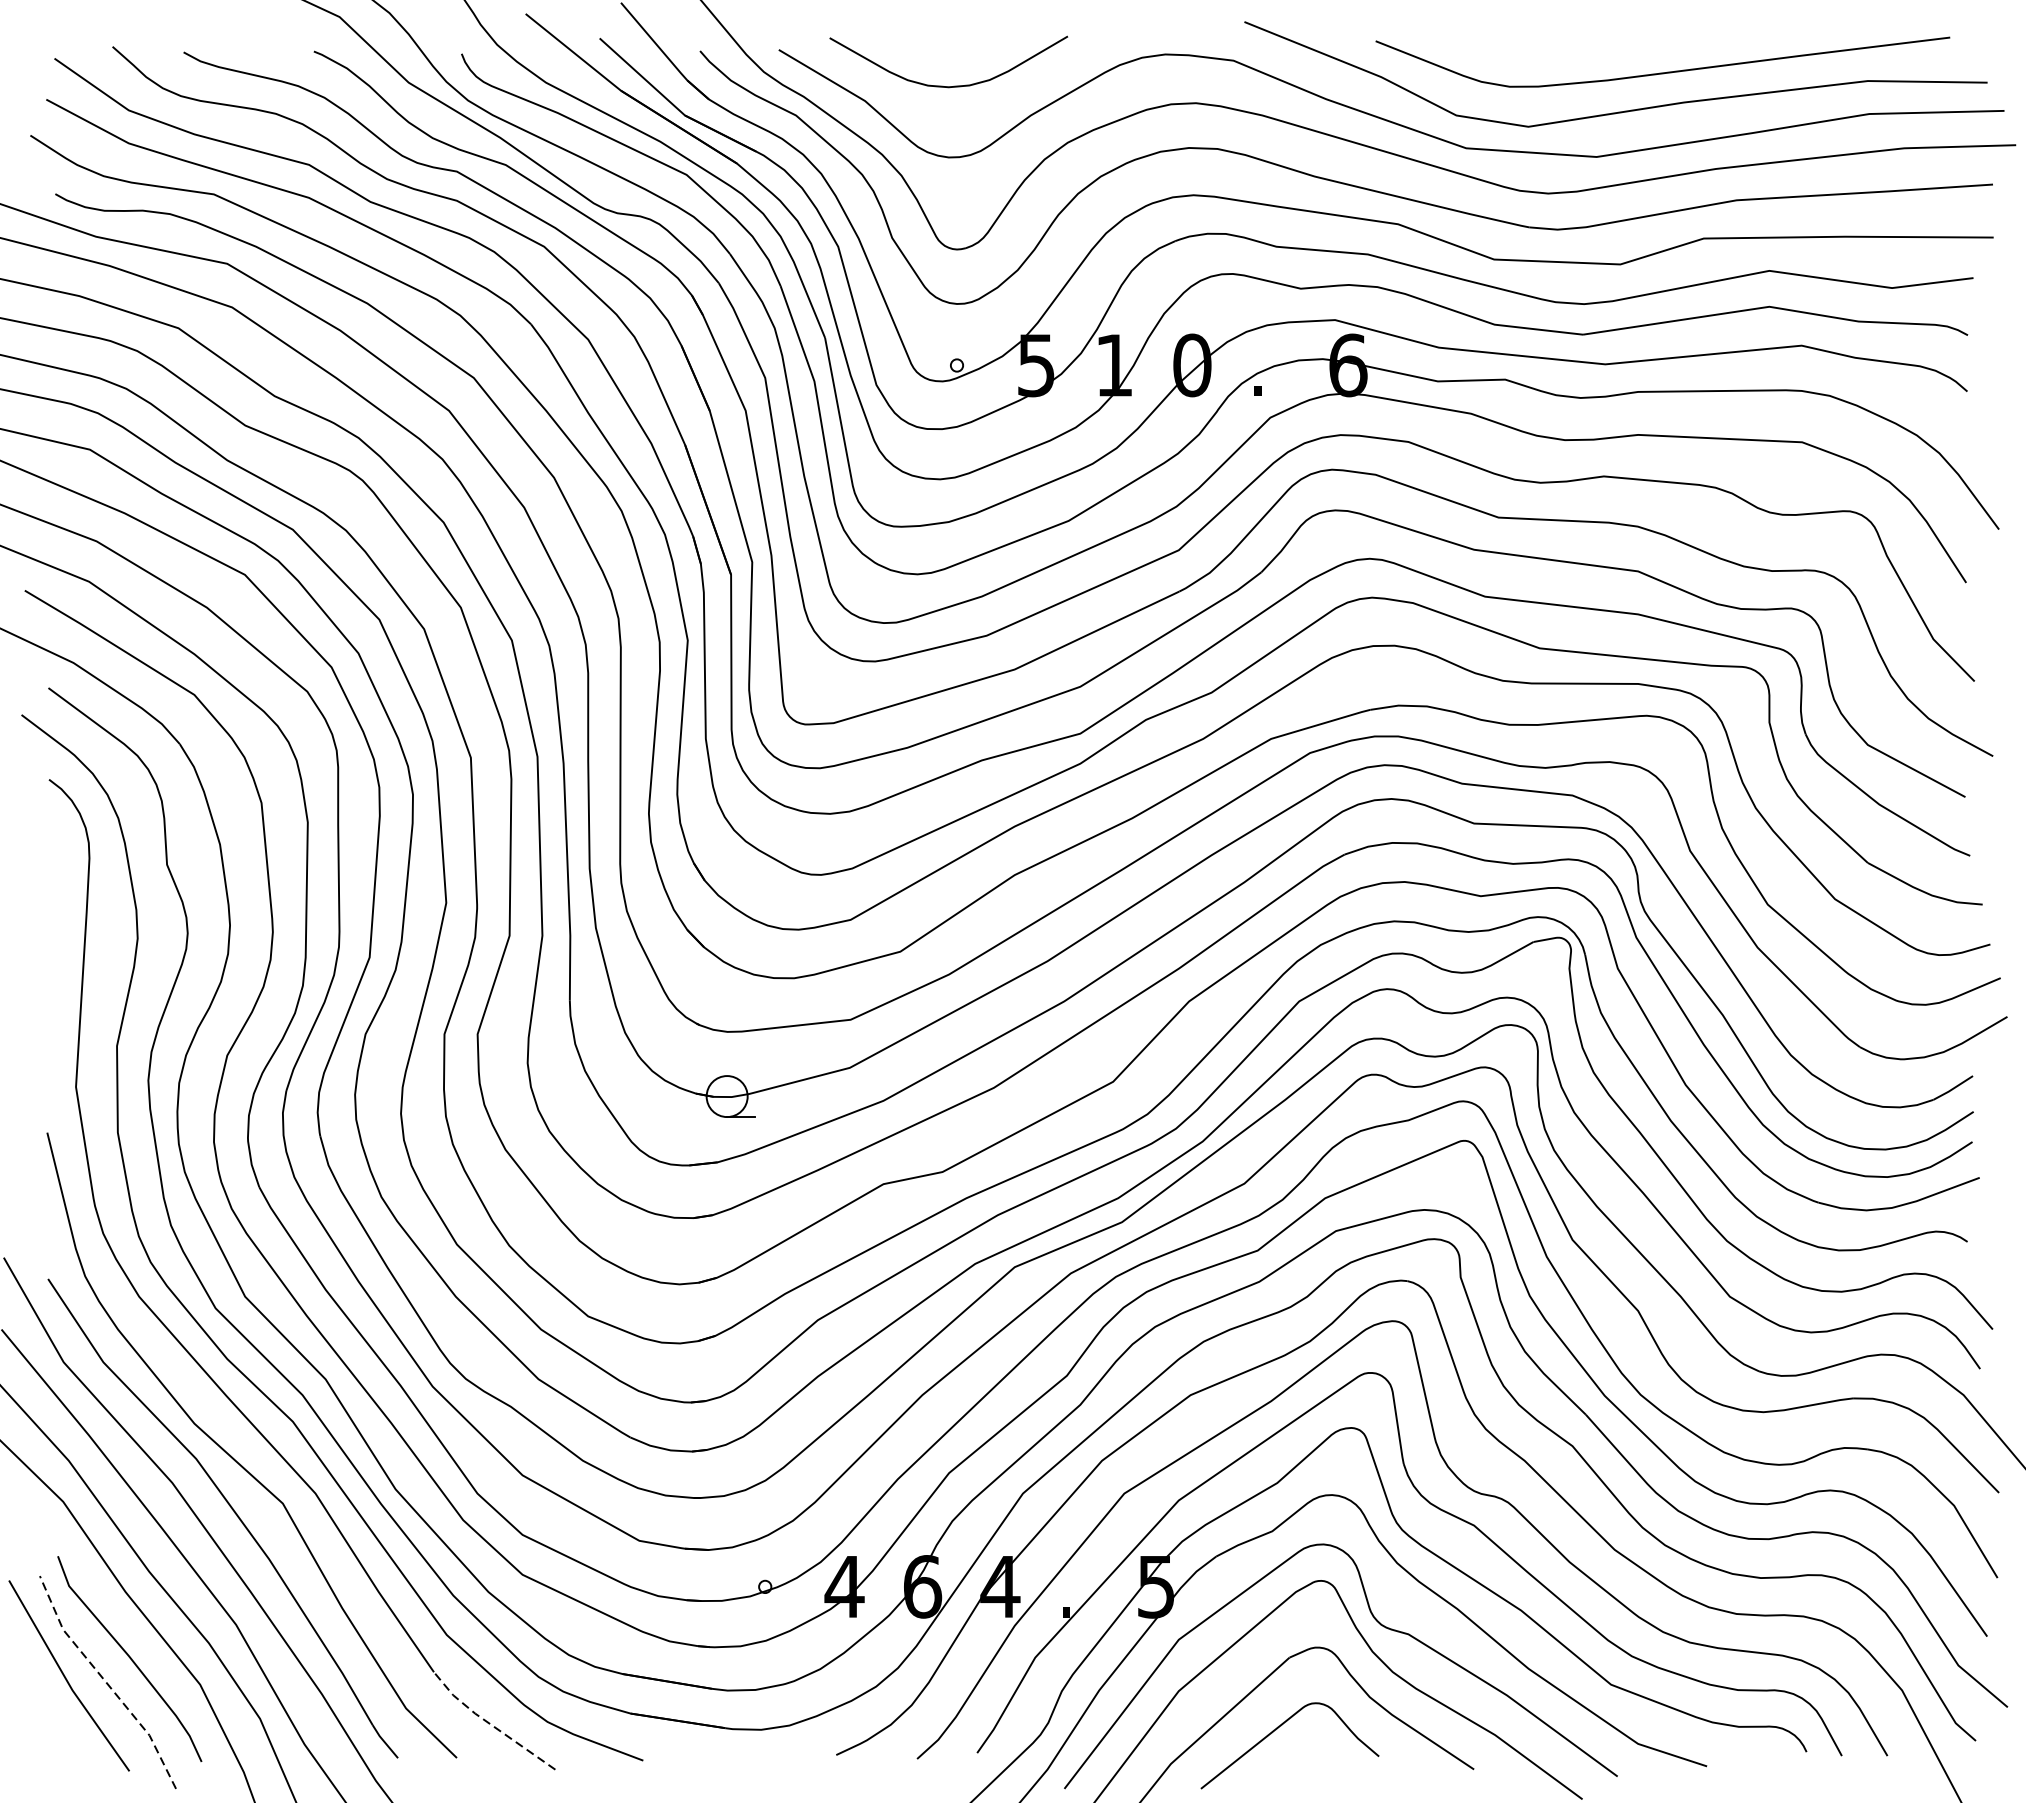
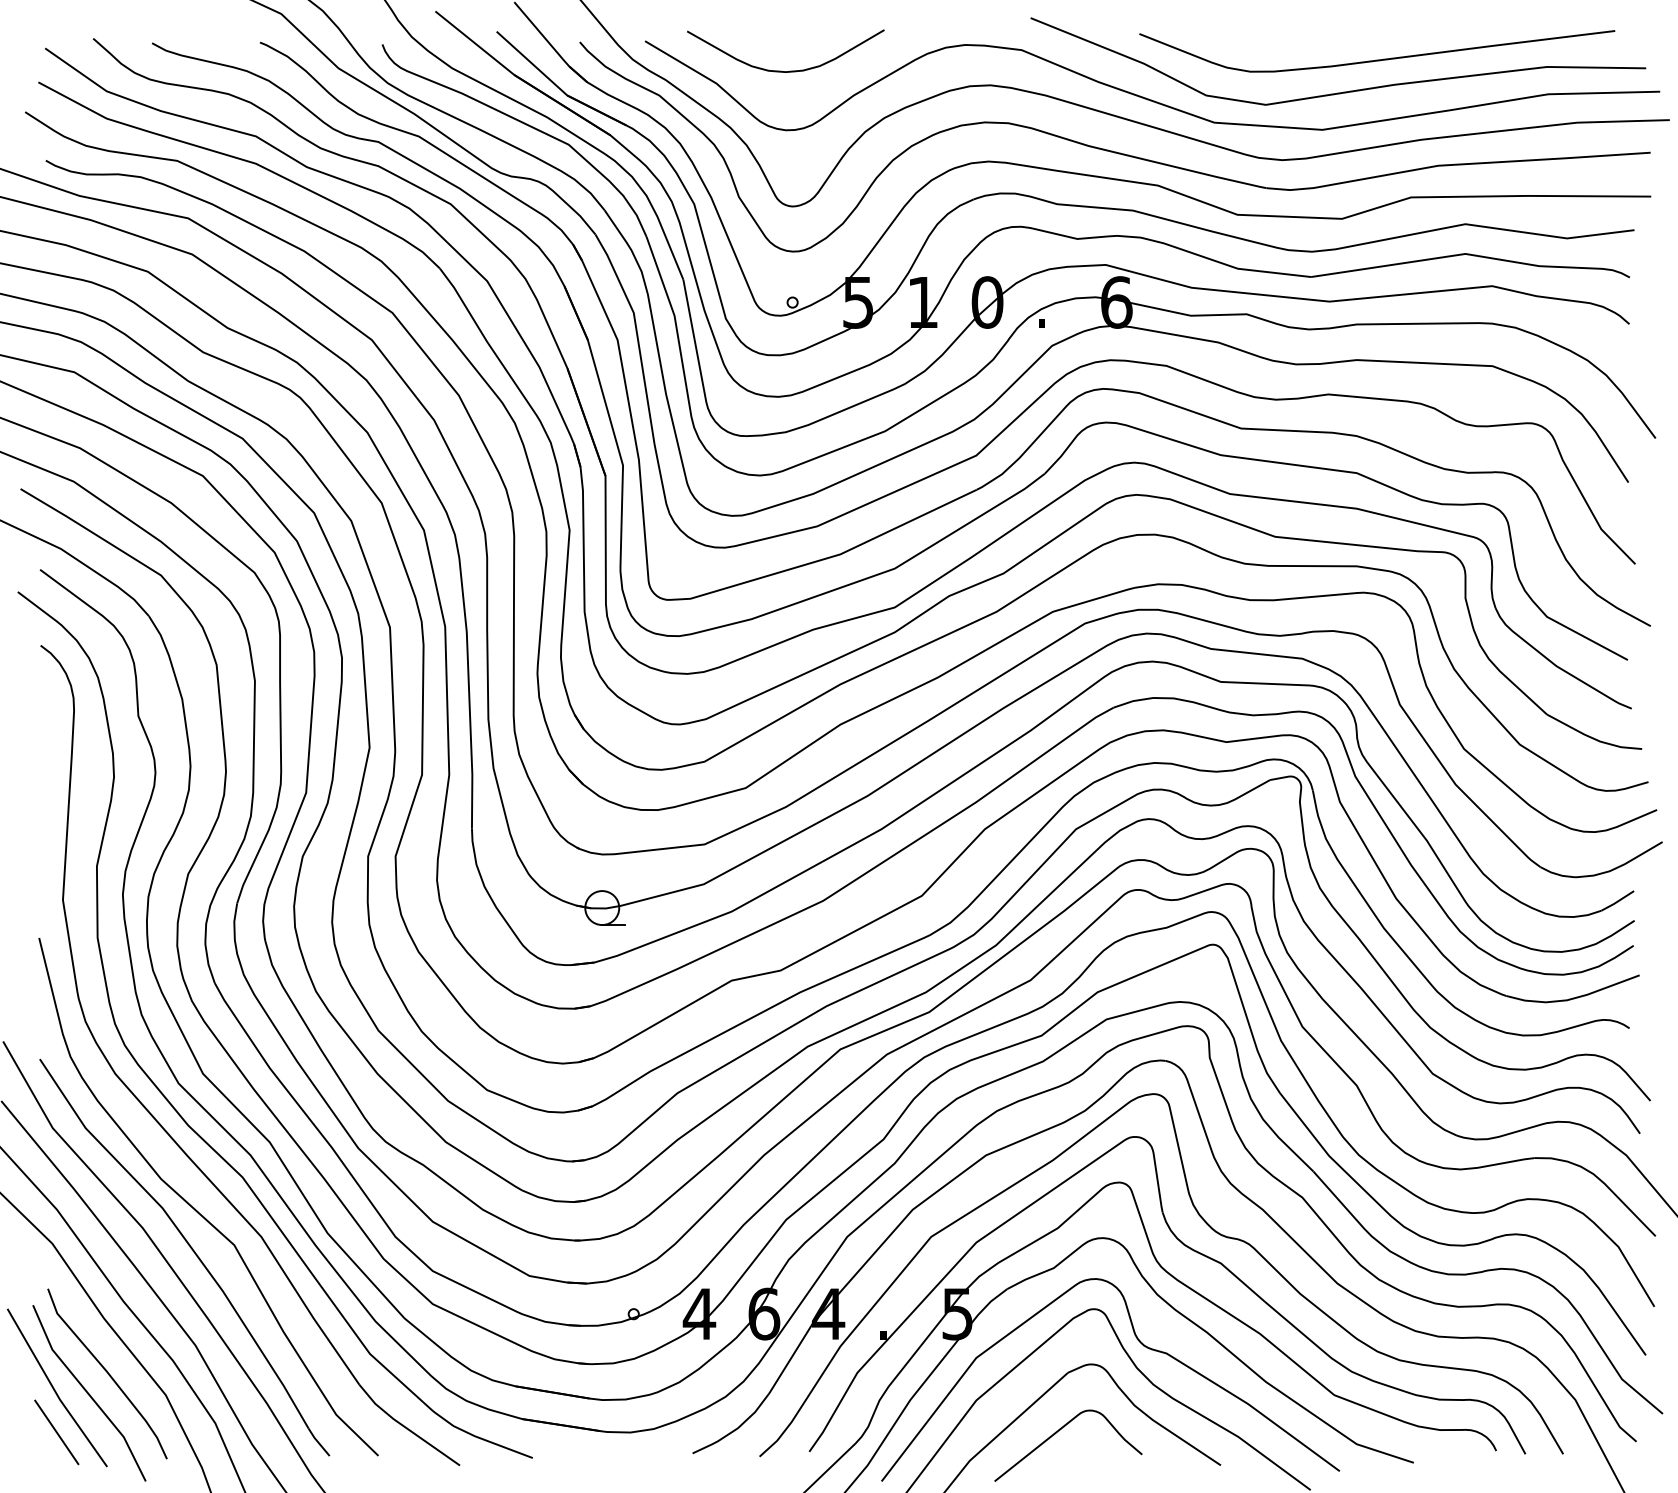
line: (106, 1682) -> (88, 1393), dashed -> solid
line: (489, 1723) -> (405, 1427), dashed -> solid
line: (68, 1729) -> (56, 1432), added

